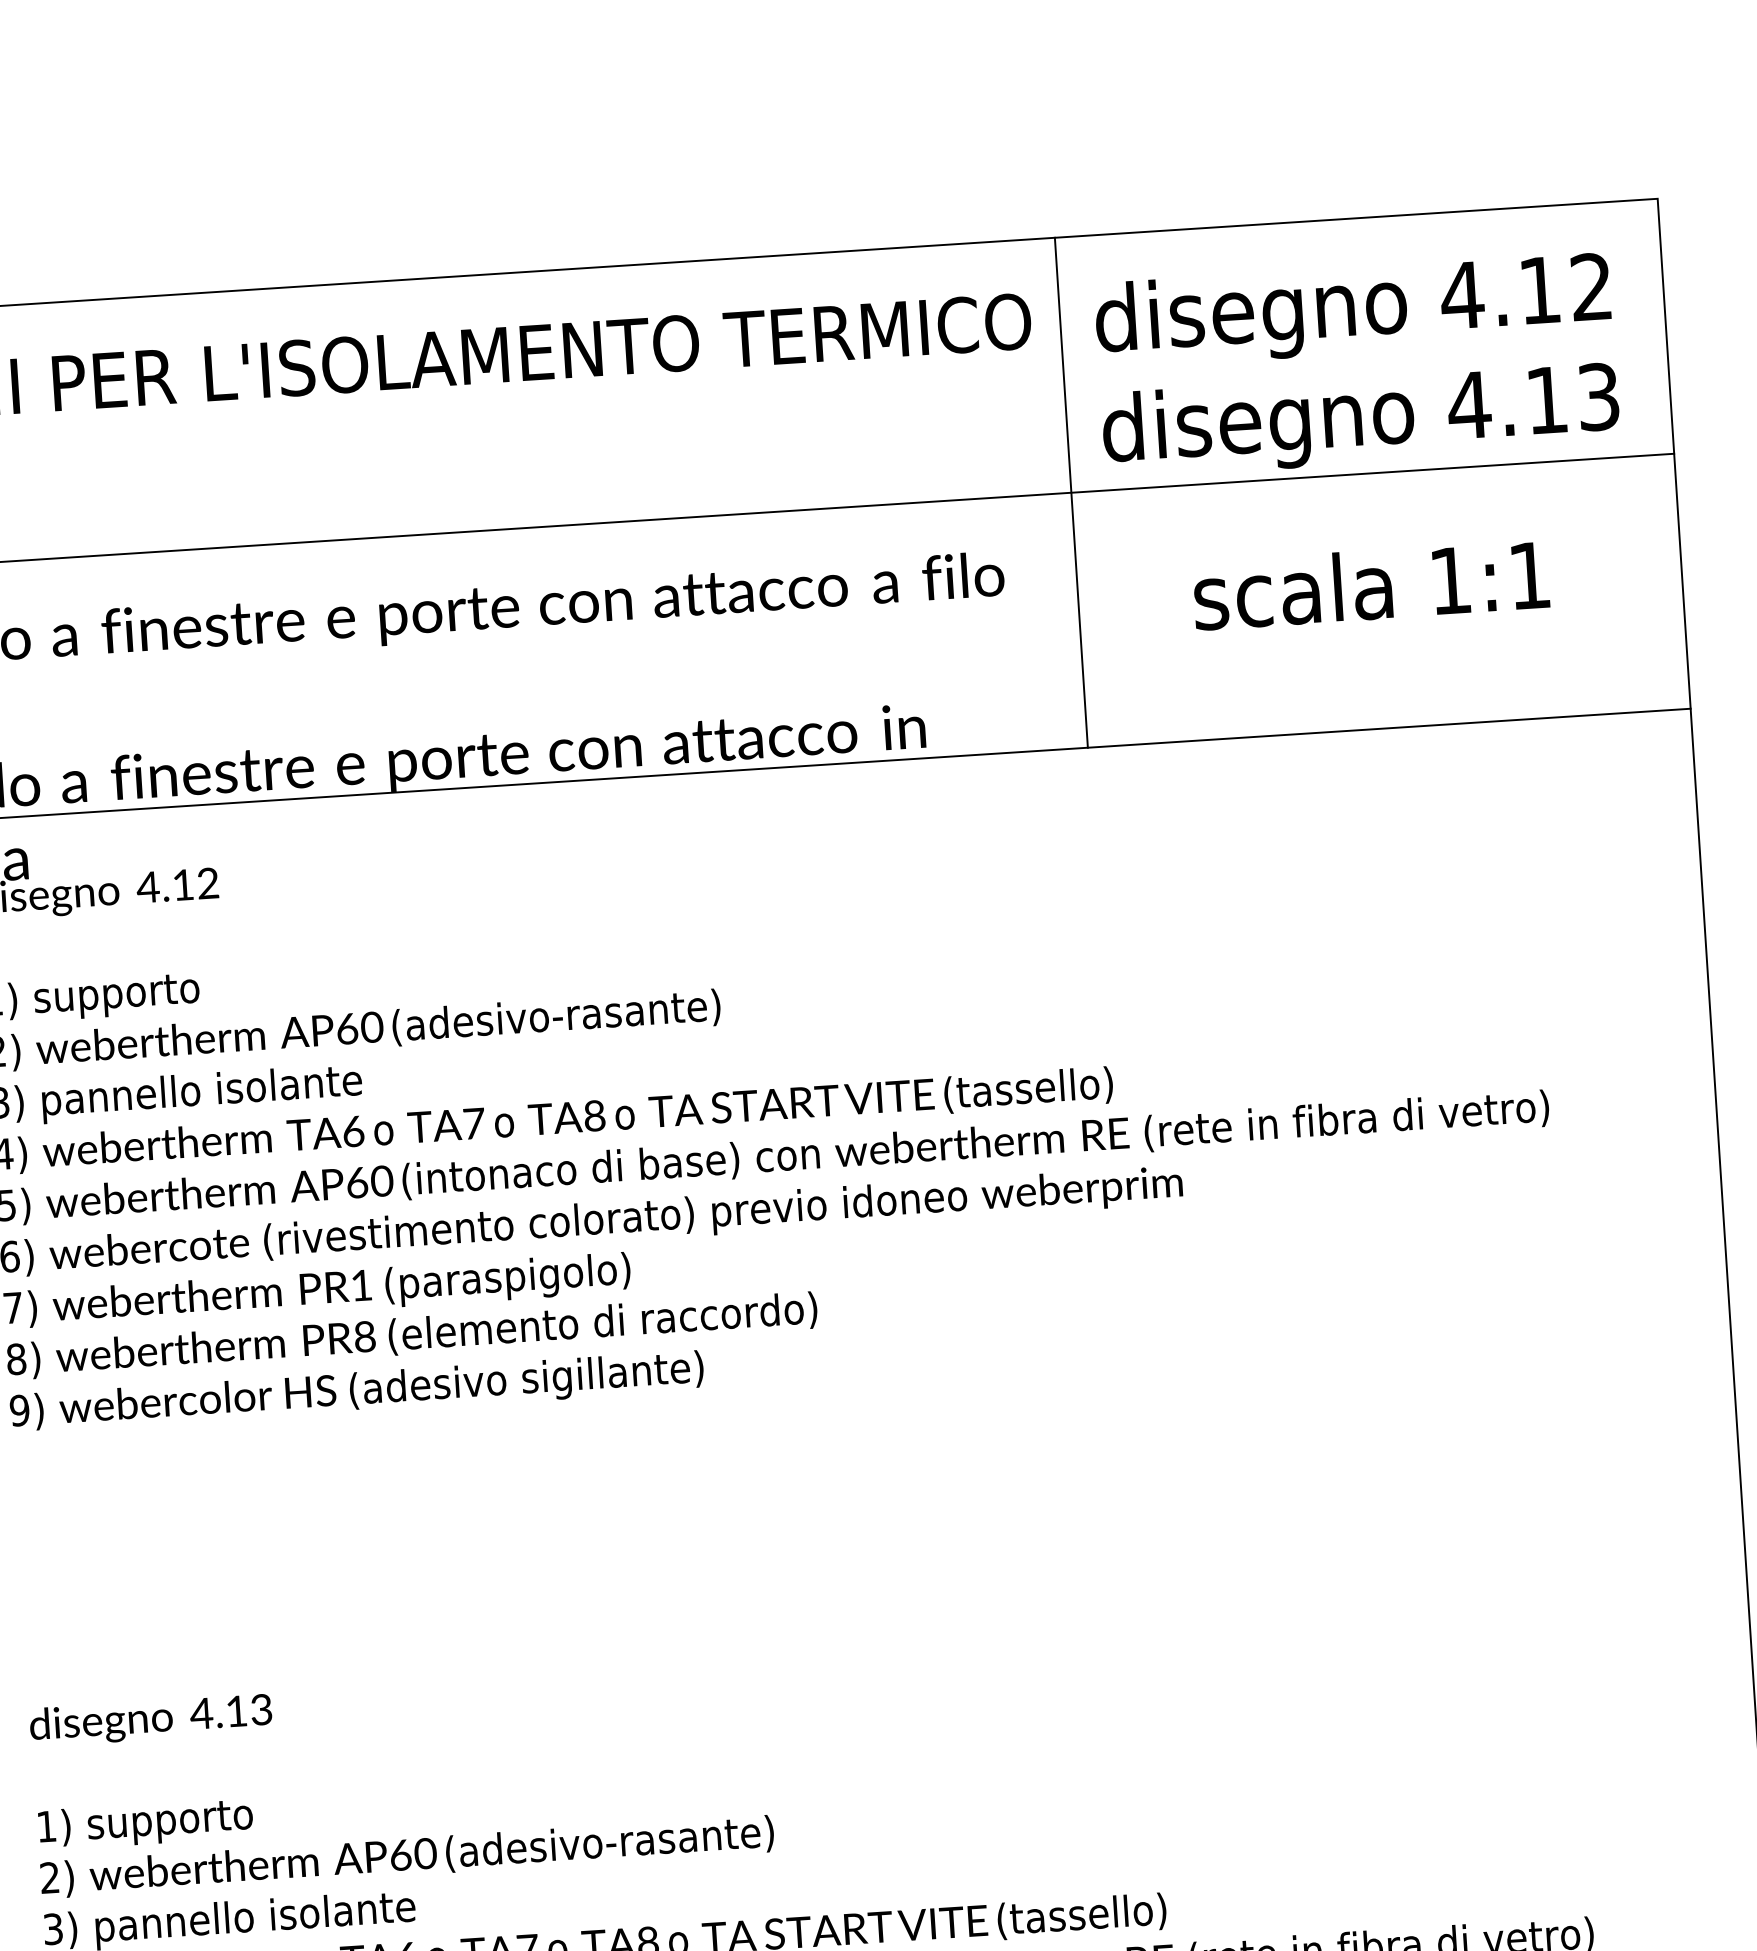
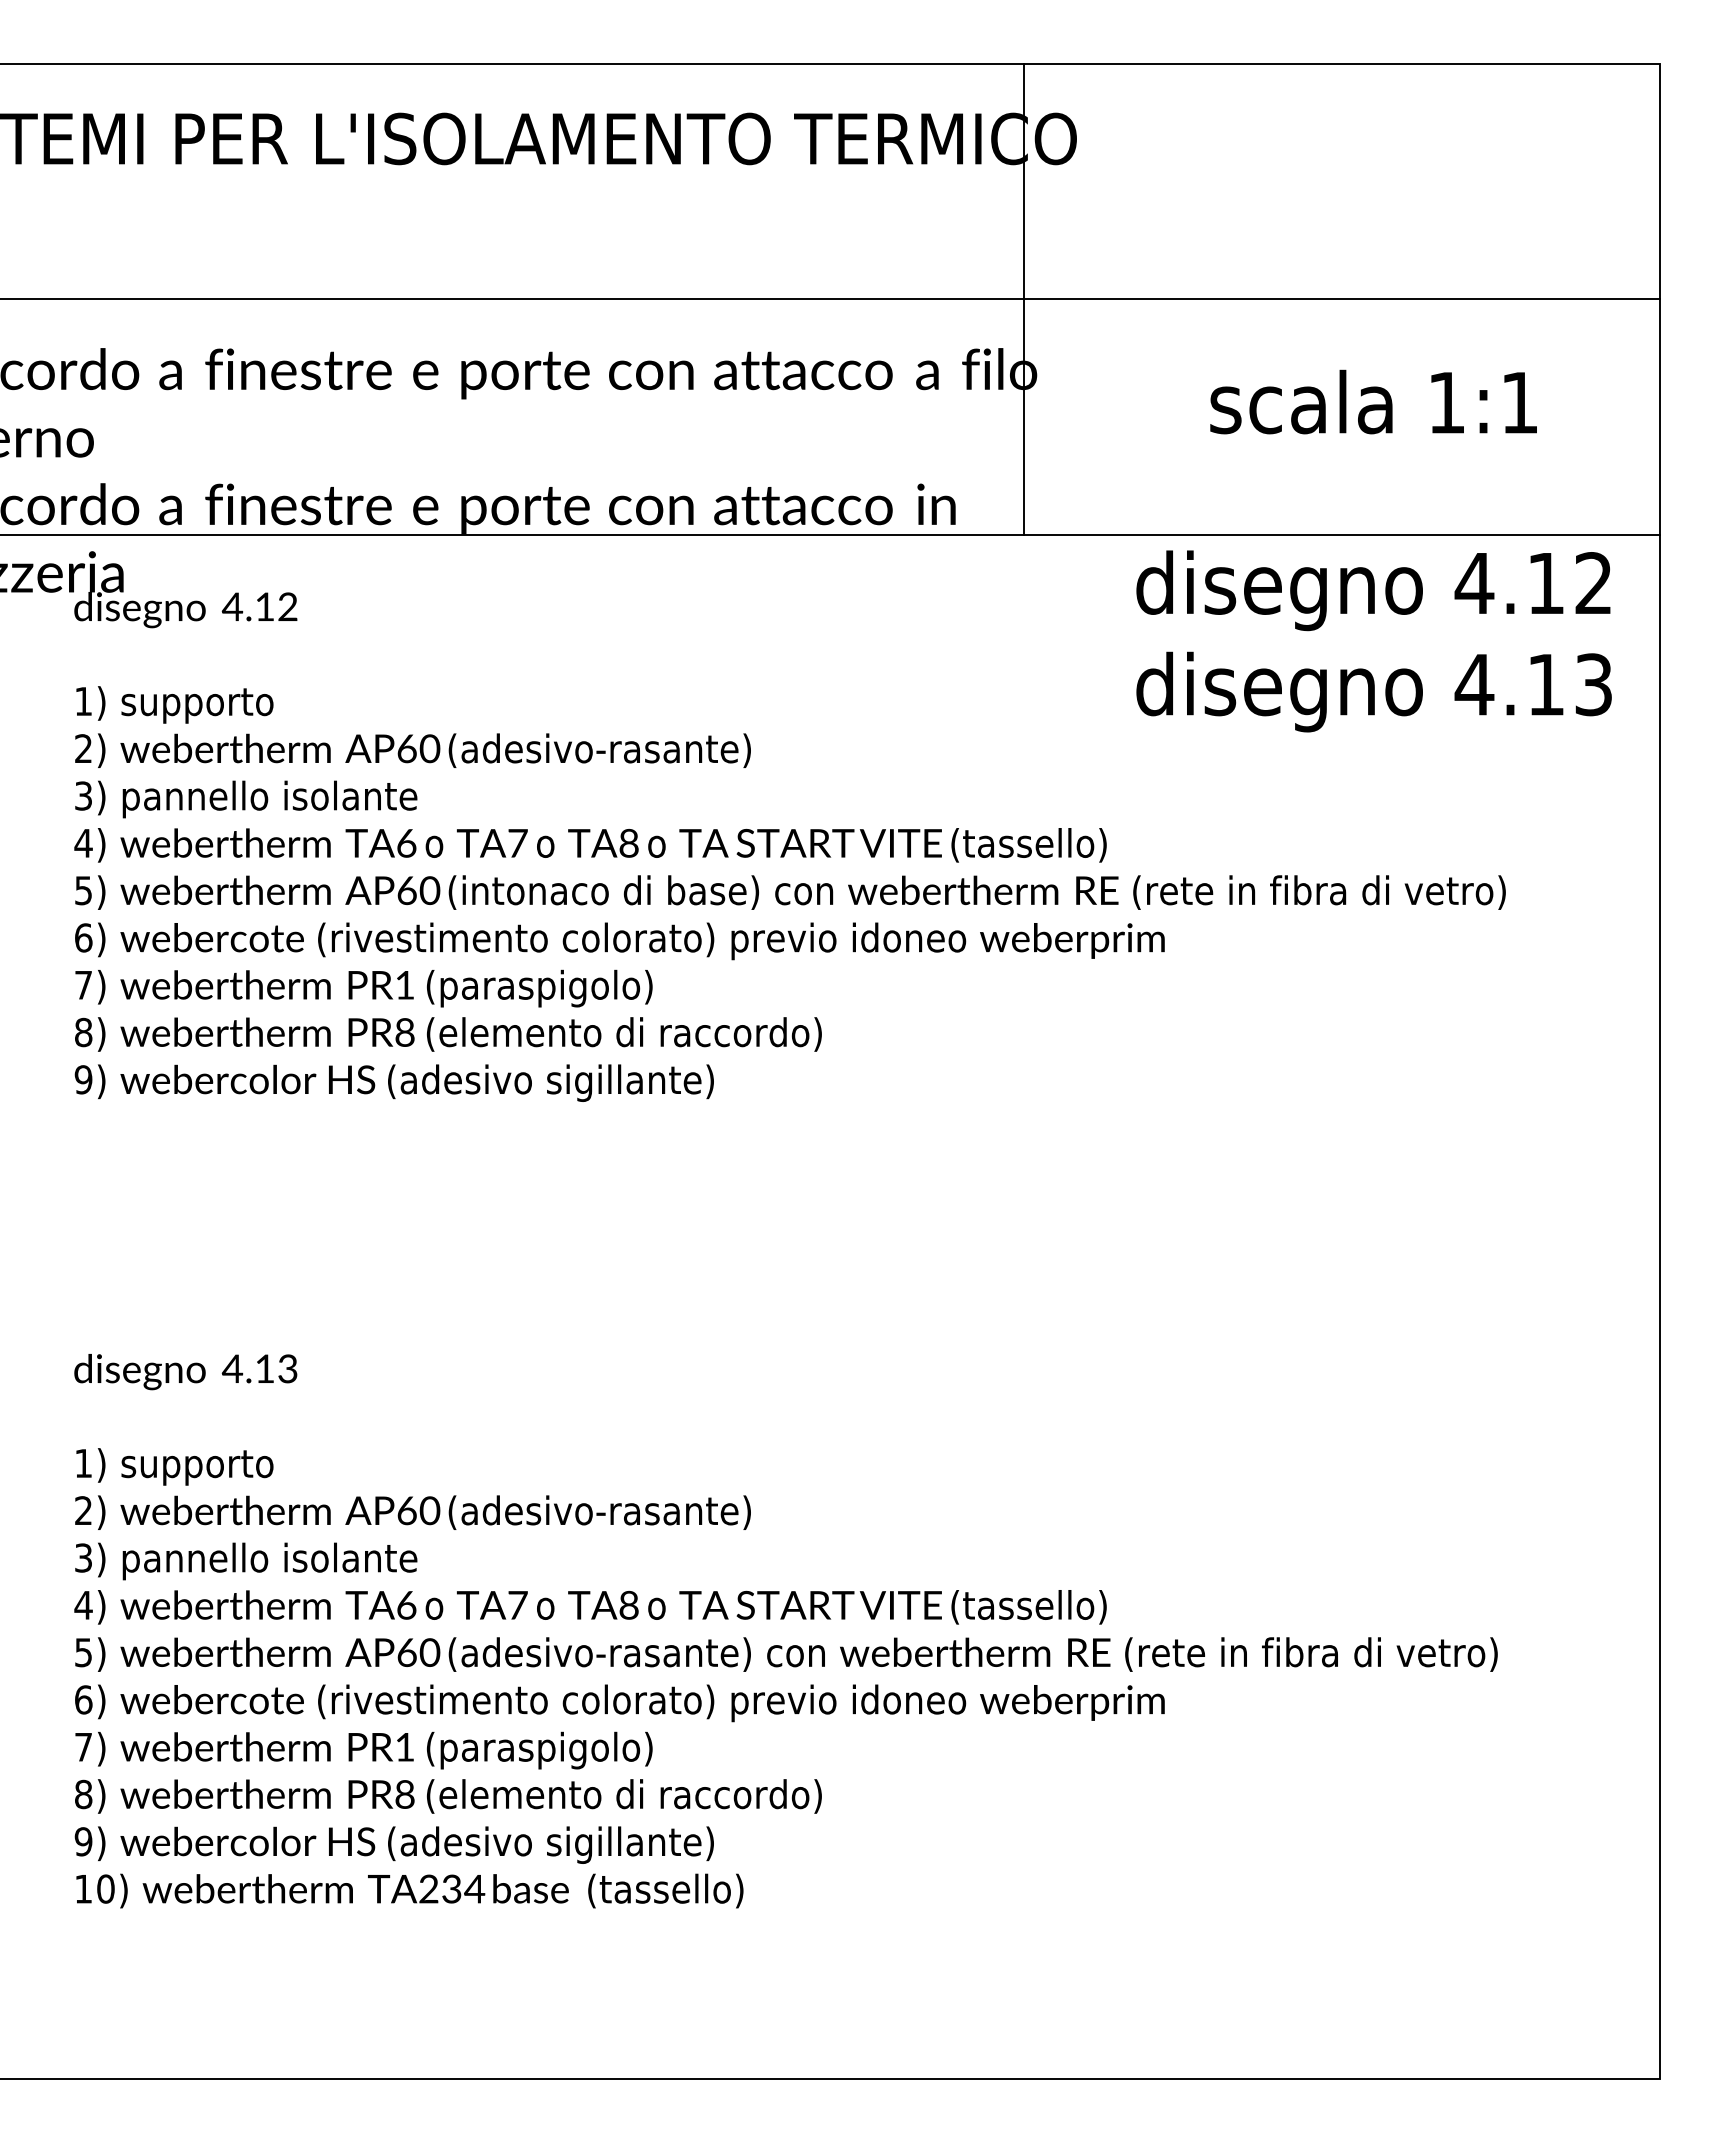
text: (1356, 365) -> (1373, 641), moved
line: (1071, 492) -> (1023, 299), moved

